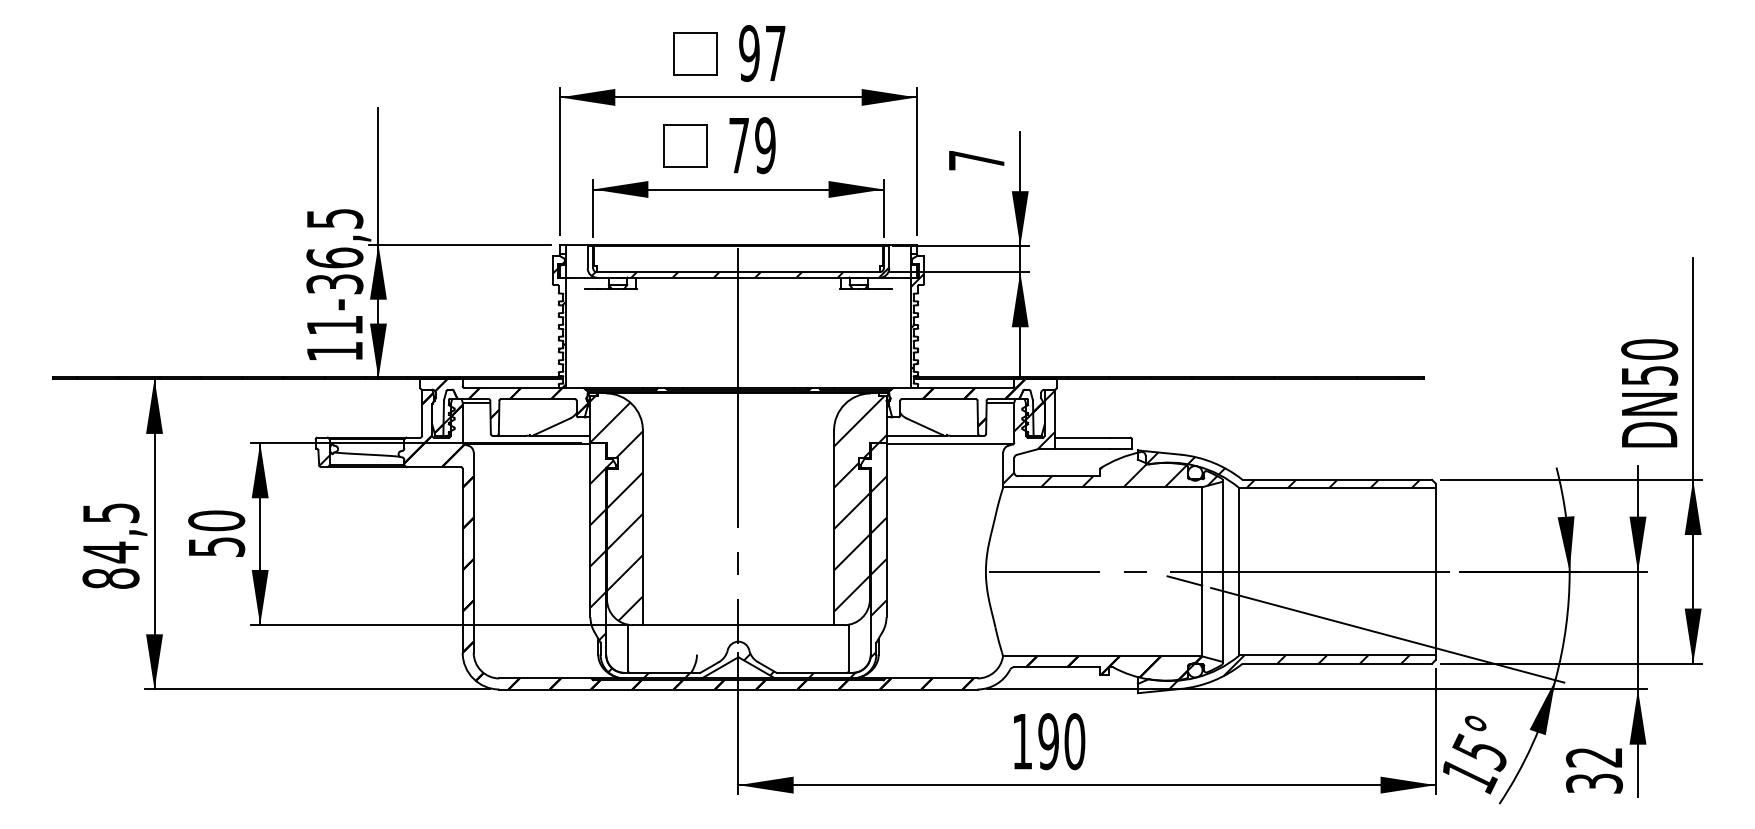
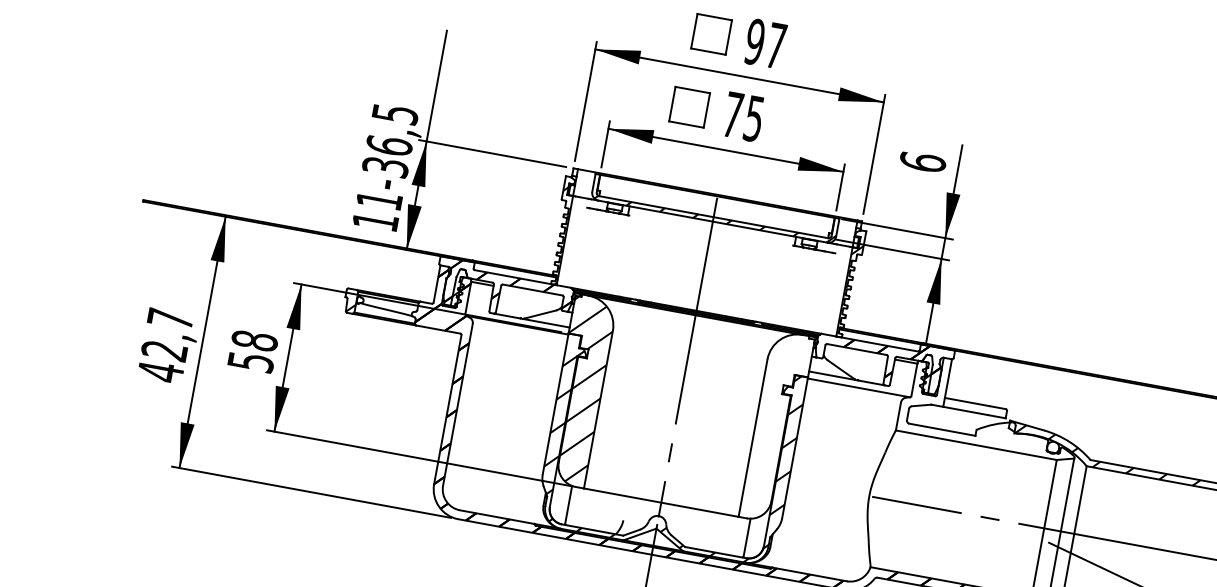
text: (765, 145) -> (754, 118), 79 -> 75
text: (976, 160) -> (922, 162), 7 -> 6
hatch: (1110, 438) -> (989, 406), removed
hatch: (860, 503) -> (778, 422), removed
text: (216, 520) -> (254, 340), 50 -> 58
text: (110, 546) -> (165, 345), 84,5 -> 42,7
line: (1184, 580) -> (1028, 532), removed

